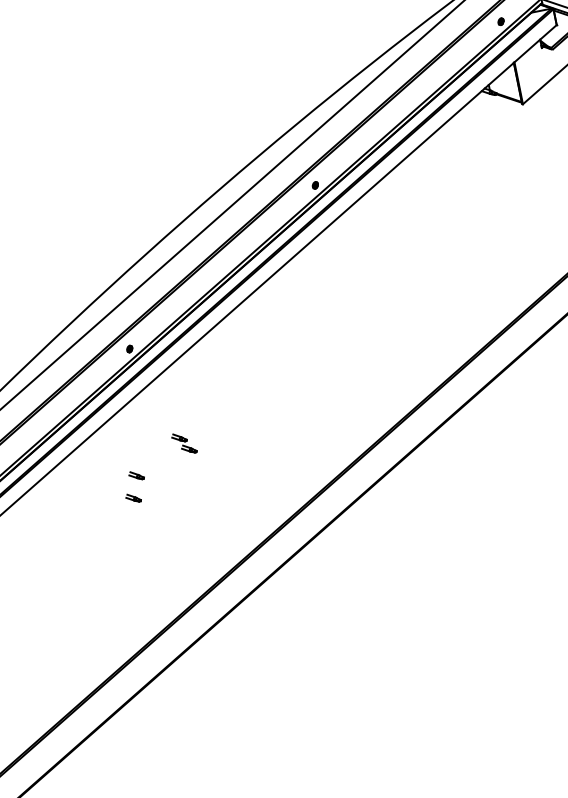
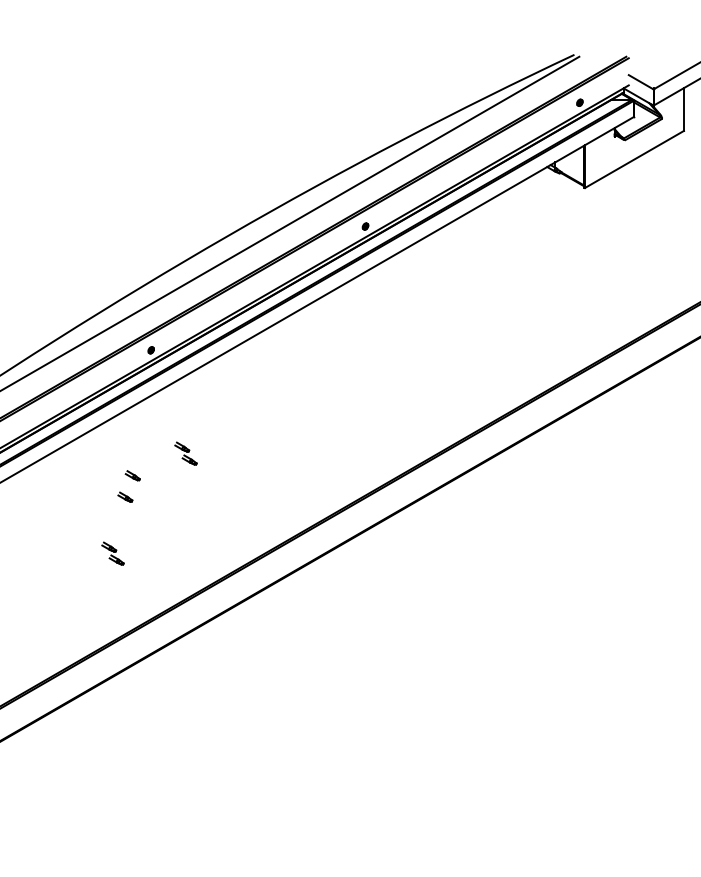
part: (132, 555) -> (112, 553), added

